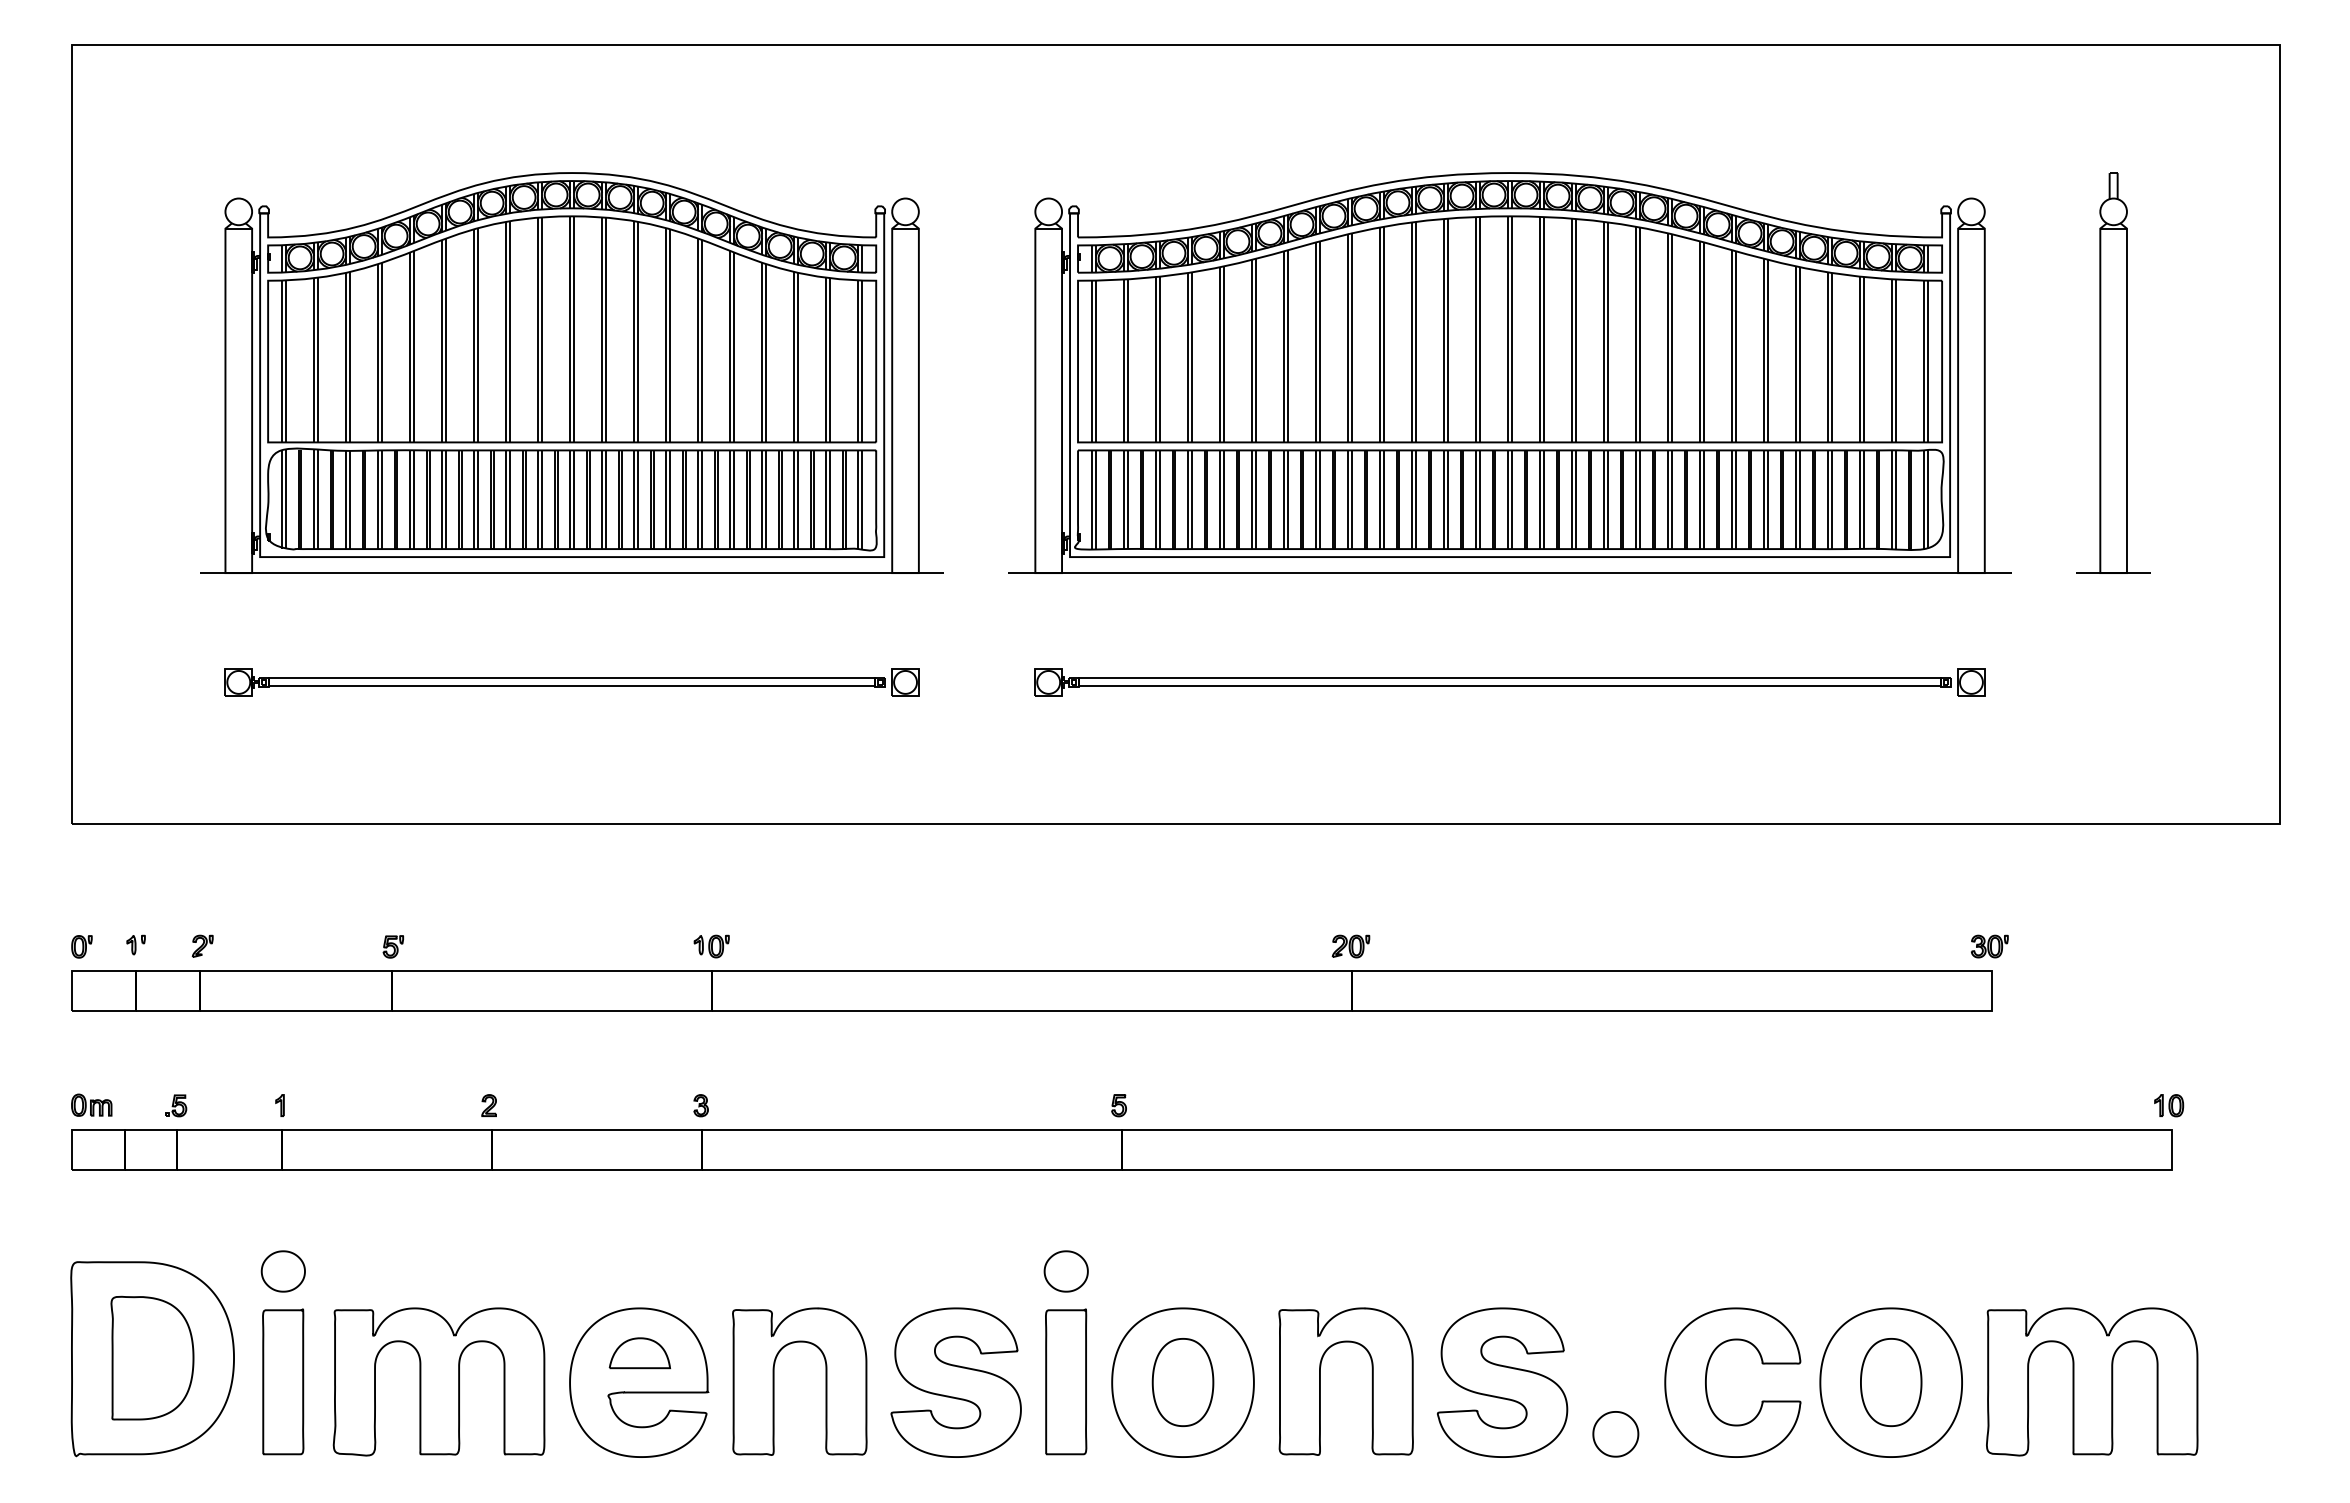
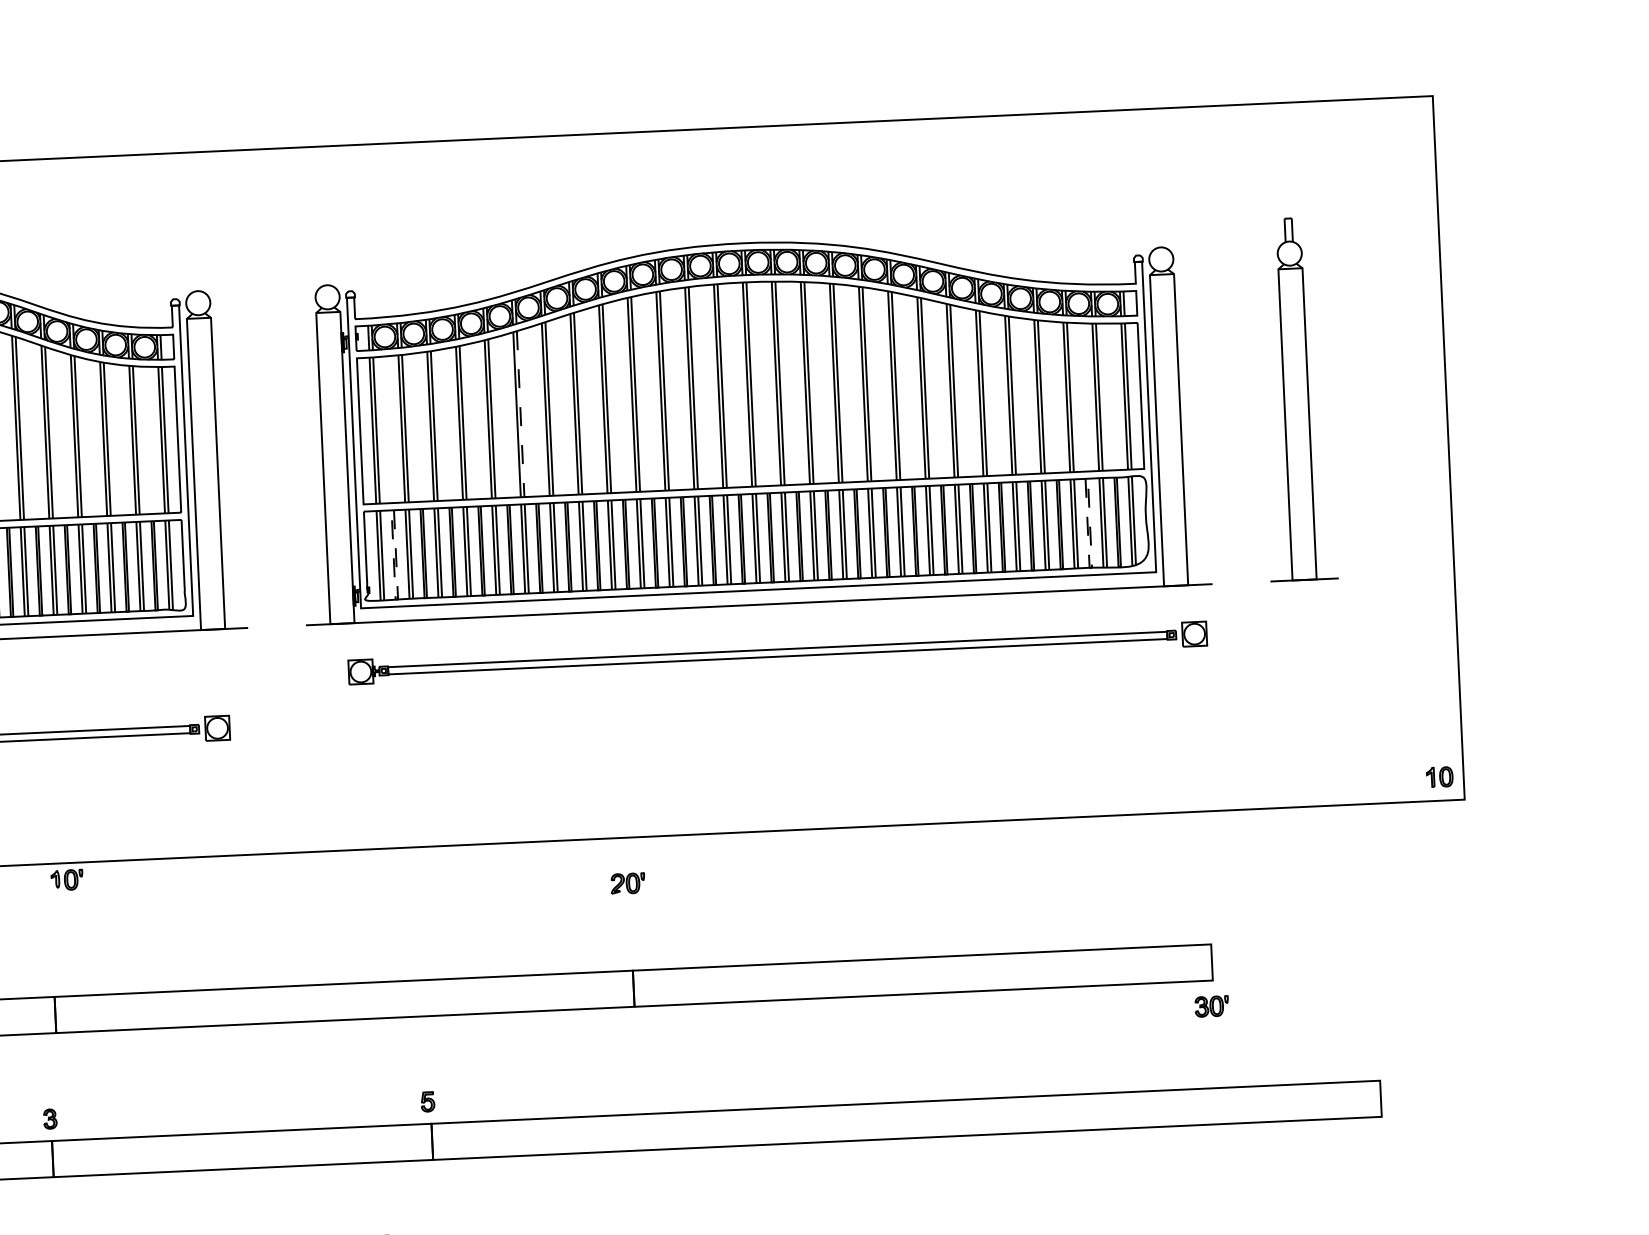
line: (1256, 350) -> (521, 414), solid -> dashed
line: (1109, 549) -> (396, 599), solid -> dashed
line: (1878, 549) -> (1091, 568), solid -> dashed
part: (1509, 682) -> (777, 653), moved
part: (711, 946) -> (66, 880), moved
part: (1350, 946) -> (627, 883), moved
part: (1989, 946) -> (1211, 1006), moved
part: (2169, 1105) -> (1440, 776), moved

